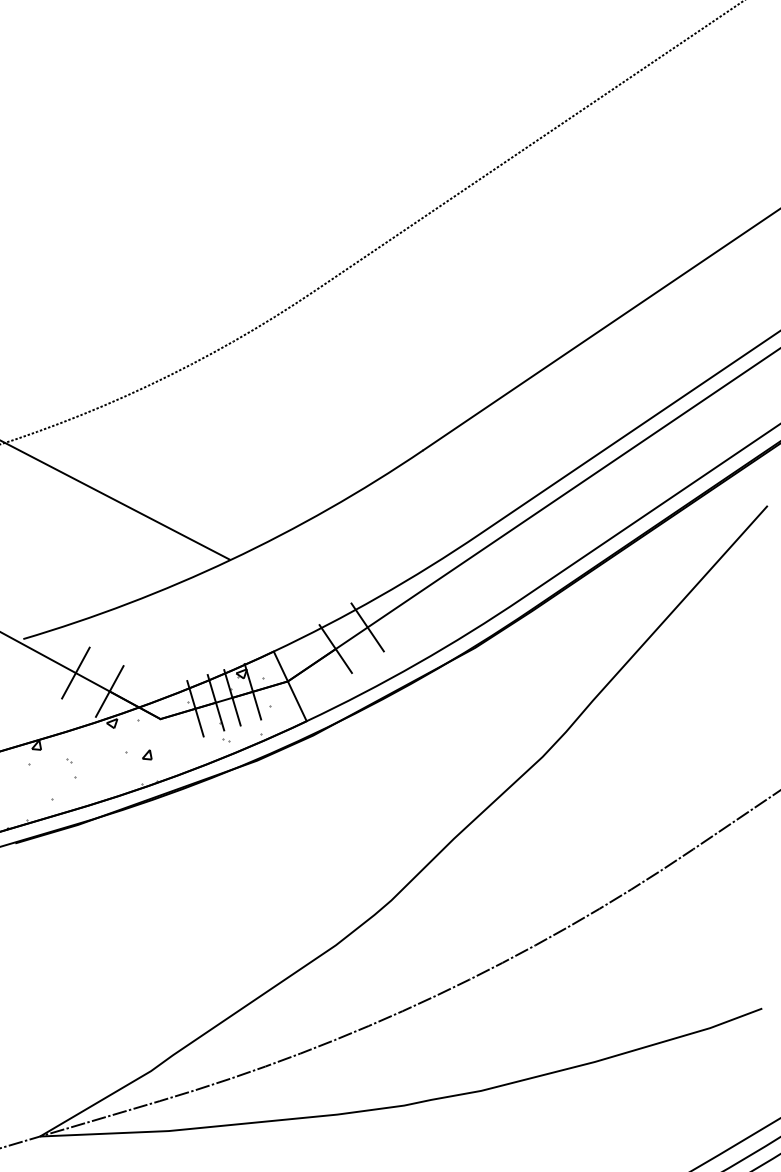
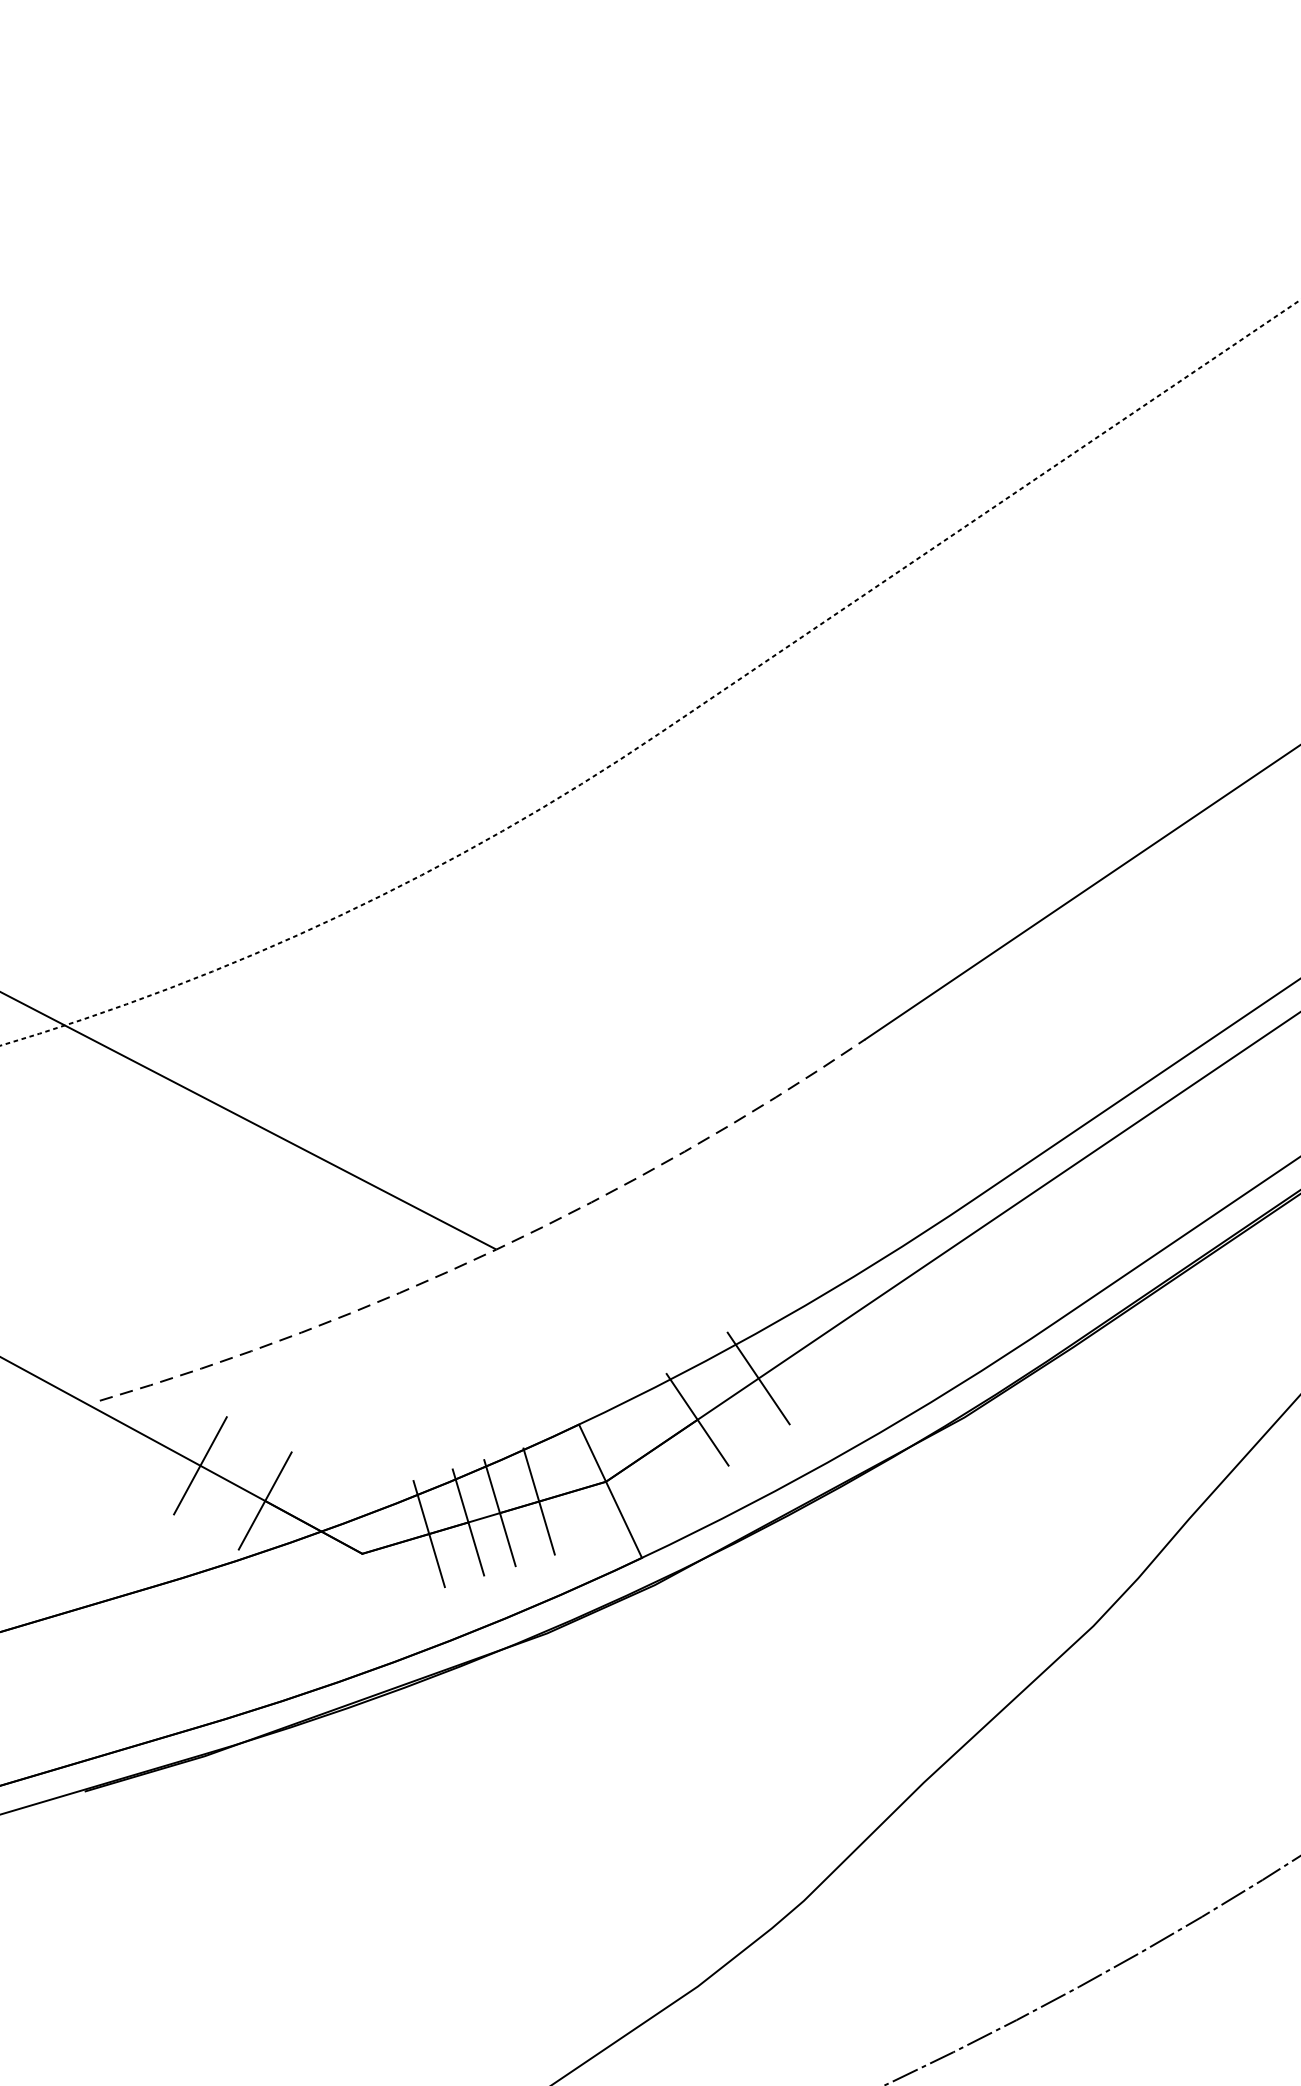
arc: (230, 560) -> (496, 1250), solid -> dashed
hatch: (138, 749) -> (320, 1611), removed

